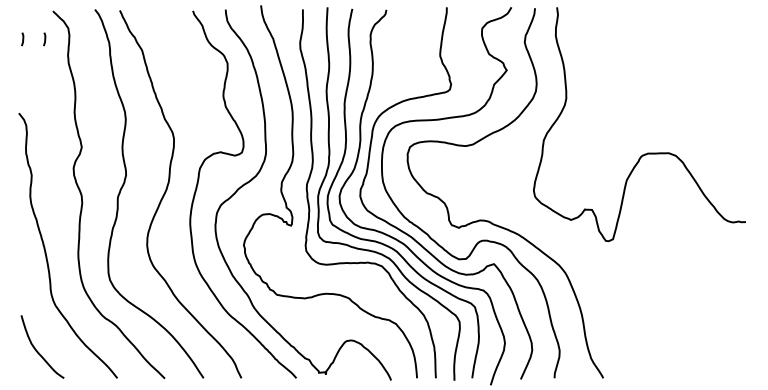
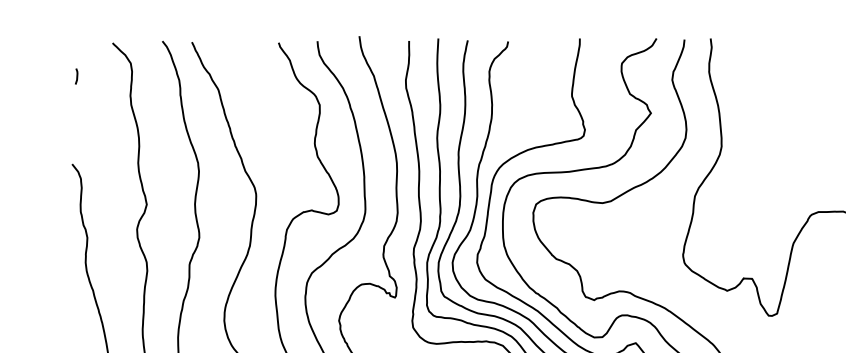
line: (44, 39) -> (102, 76), removed

